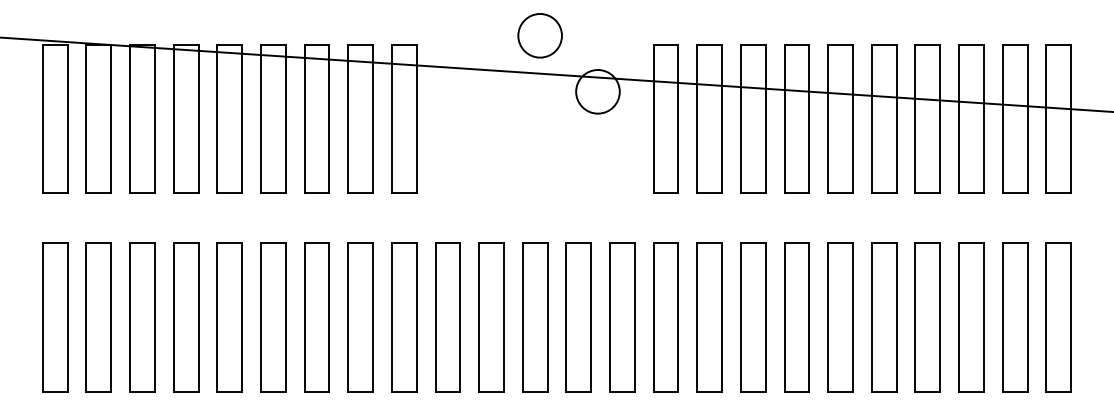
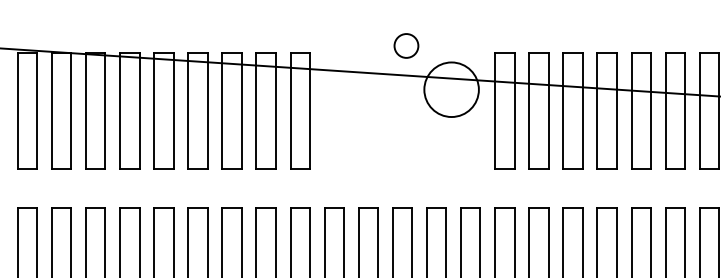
circle: (539, 35) -> (405, 45), size x0.7
circle: (597, 91) -> (451, 89), size x1.6

